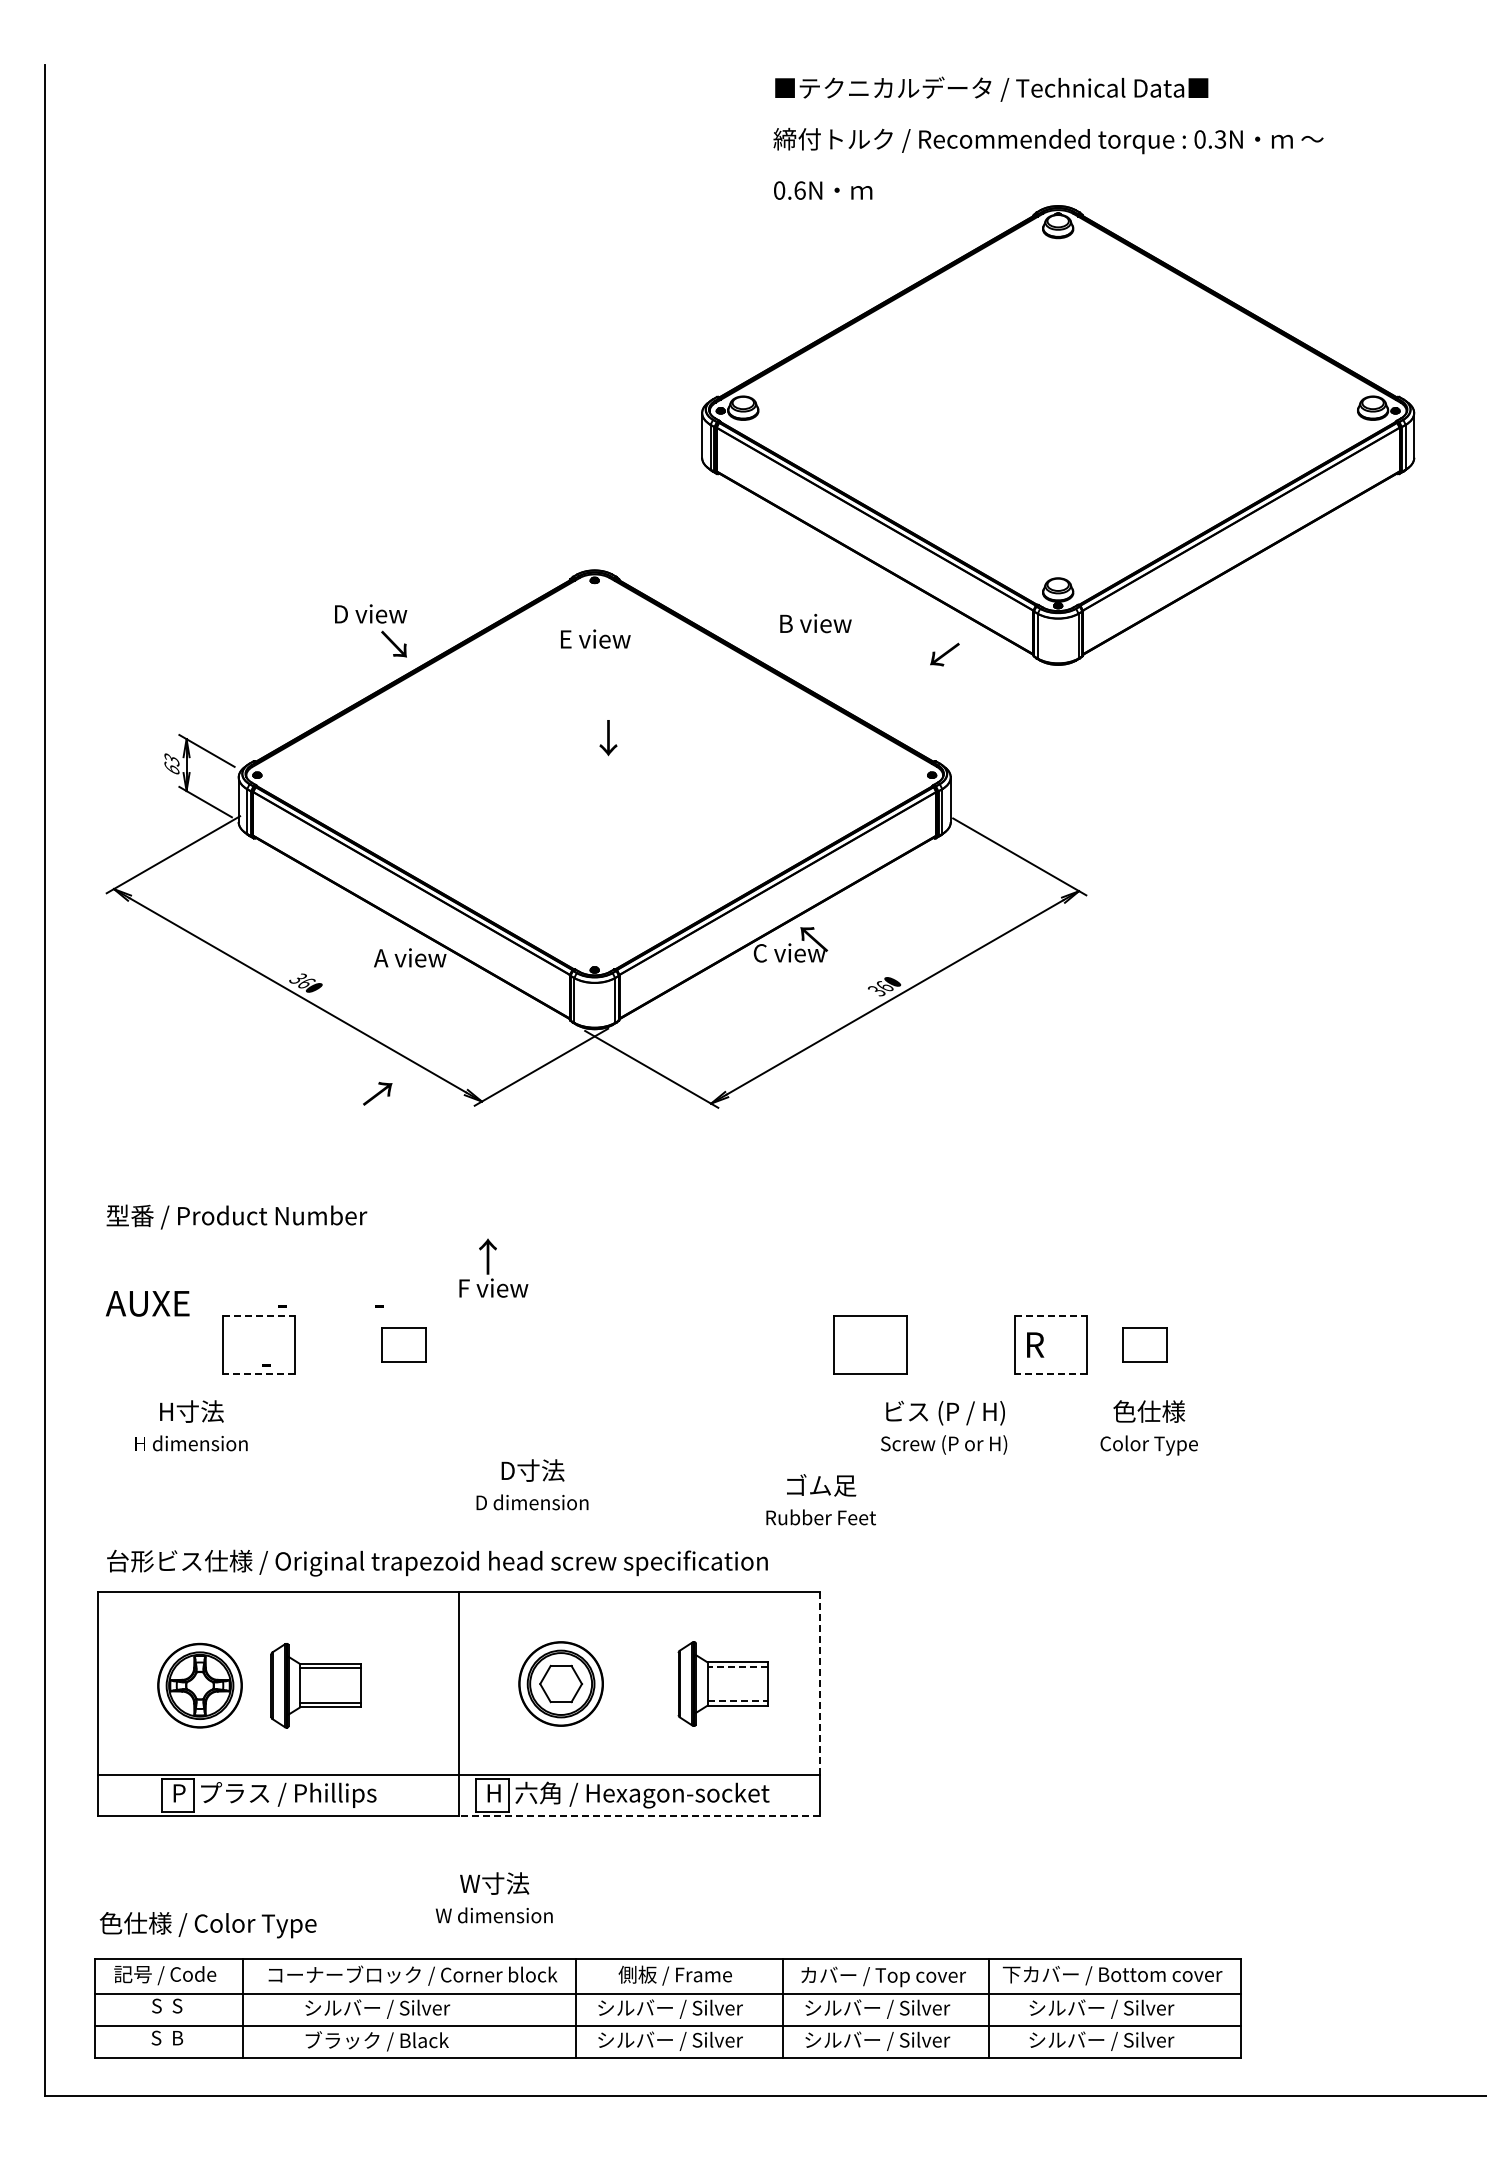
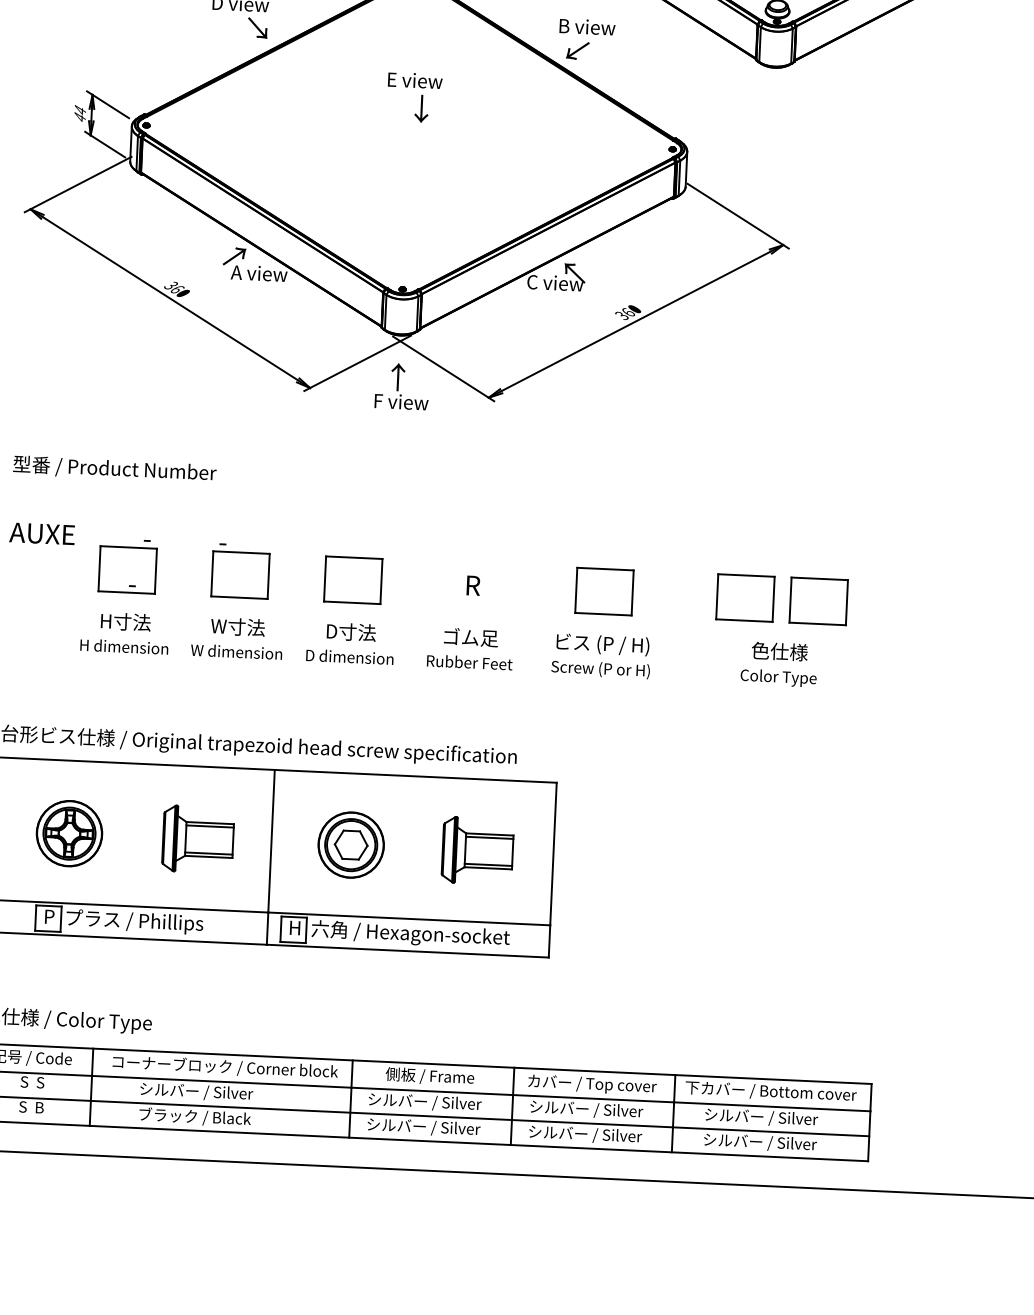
text: (595, 638) -> (415, 80), moved
text: (944, 654) -> (577, 50), moved
text: (171, 763) -> (79, 113), 63 -> 44
text: (377, 1093) -> (234, 256), moved
text: (493, 1267) -> (402, 385), moved
line: (259, 1316) -> (128, 547), dashed -> solid
line: (1051, 1316) -> (746, 575), dashed -> solid
part: (403, 1344) -> (240, 574), size x1.67
part: (548, 1344) -> (353, 579), added
text: (1035, 1344) -> (473, 585), moved
part: (1144, 1344) -> (818, 600), size x1.67
line: (258, 1373) -> (126, 592), dashed -> solid
line: (1050, 1373) -> (743, 620), dashed -> solid
text: (191, 1425) -> (125, 632), moved
text: (944, 1427) -> (601, 655), moved
text: (1148, 1427) -> (778, 664), moved
text: (532, 1484) -> (350, 643), moved
text: (820, 1499) -> (469, 648), moved
line: (737, 1666) -> (489, 837), dashed -> solid
line: (820, 1684) -> (553, 854), dashed -> solid
part: (315, 1685) -> (197, 839), moved
line: (738, 1701) -> (488, 865), dashed -> solid
line: (639, 1816) -> (407, 951), dashed -> solid
text: (493, 1897) -> (236, 637), moved

